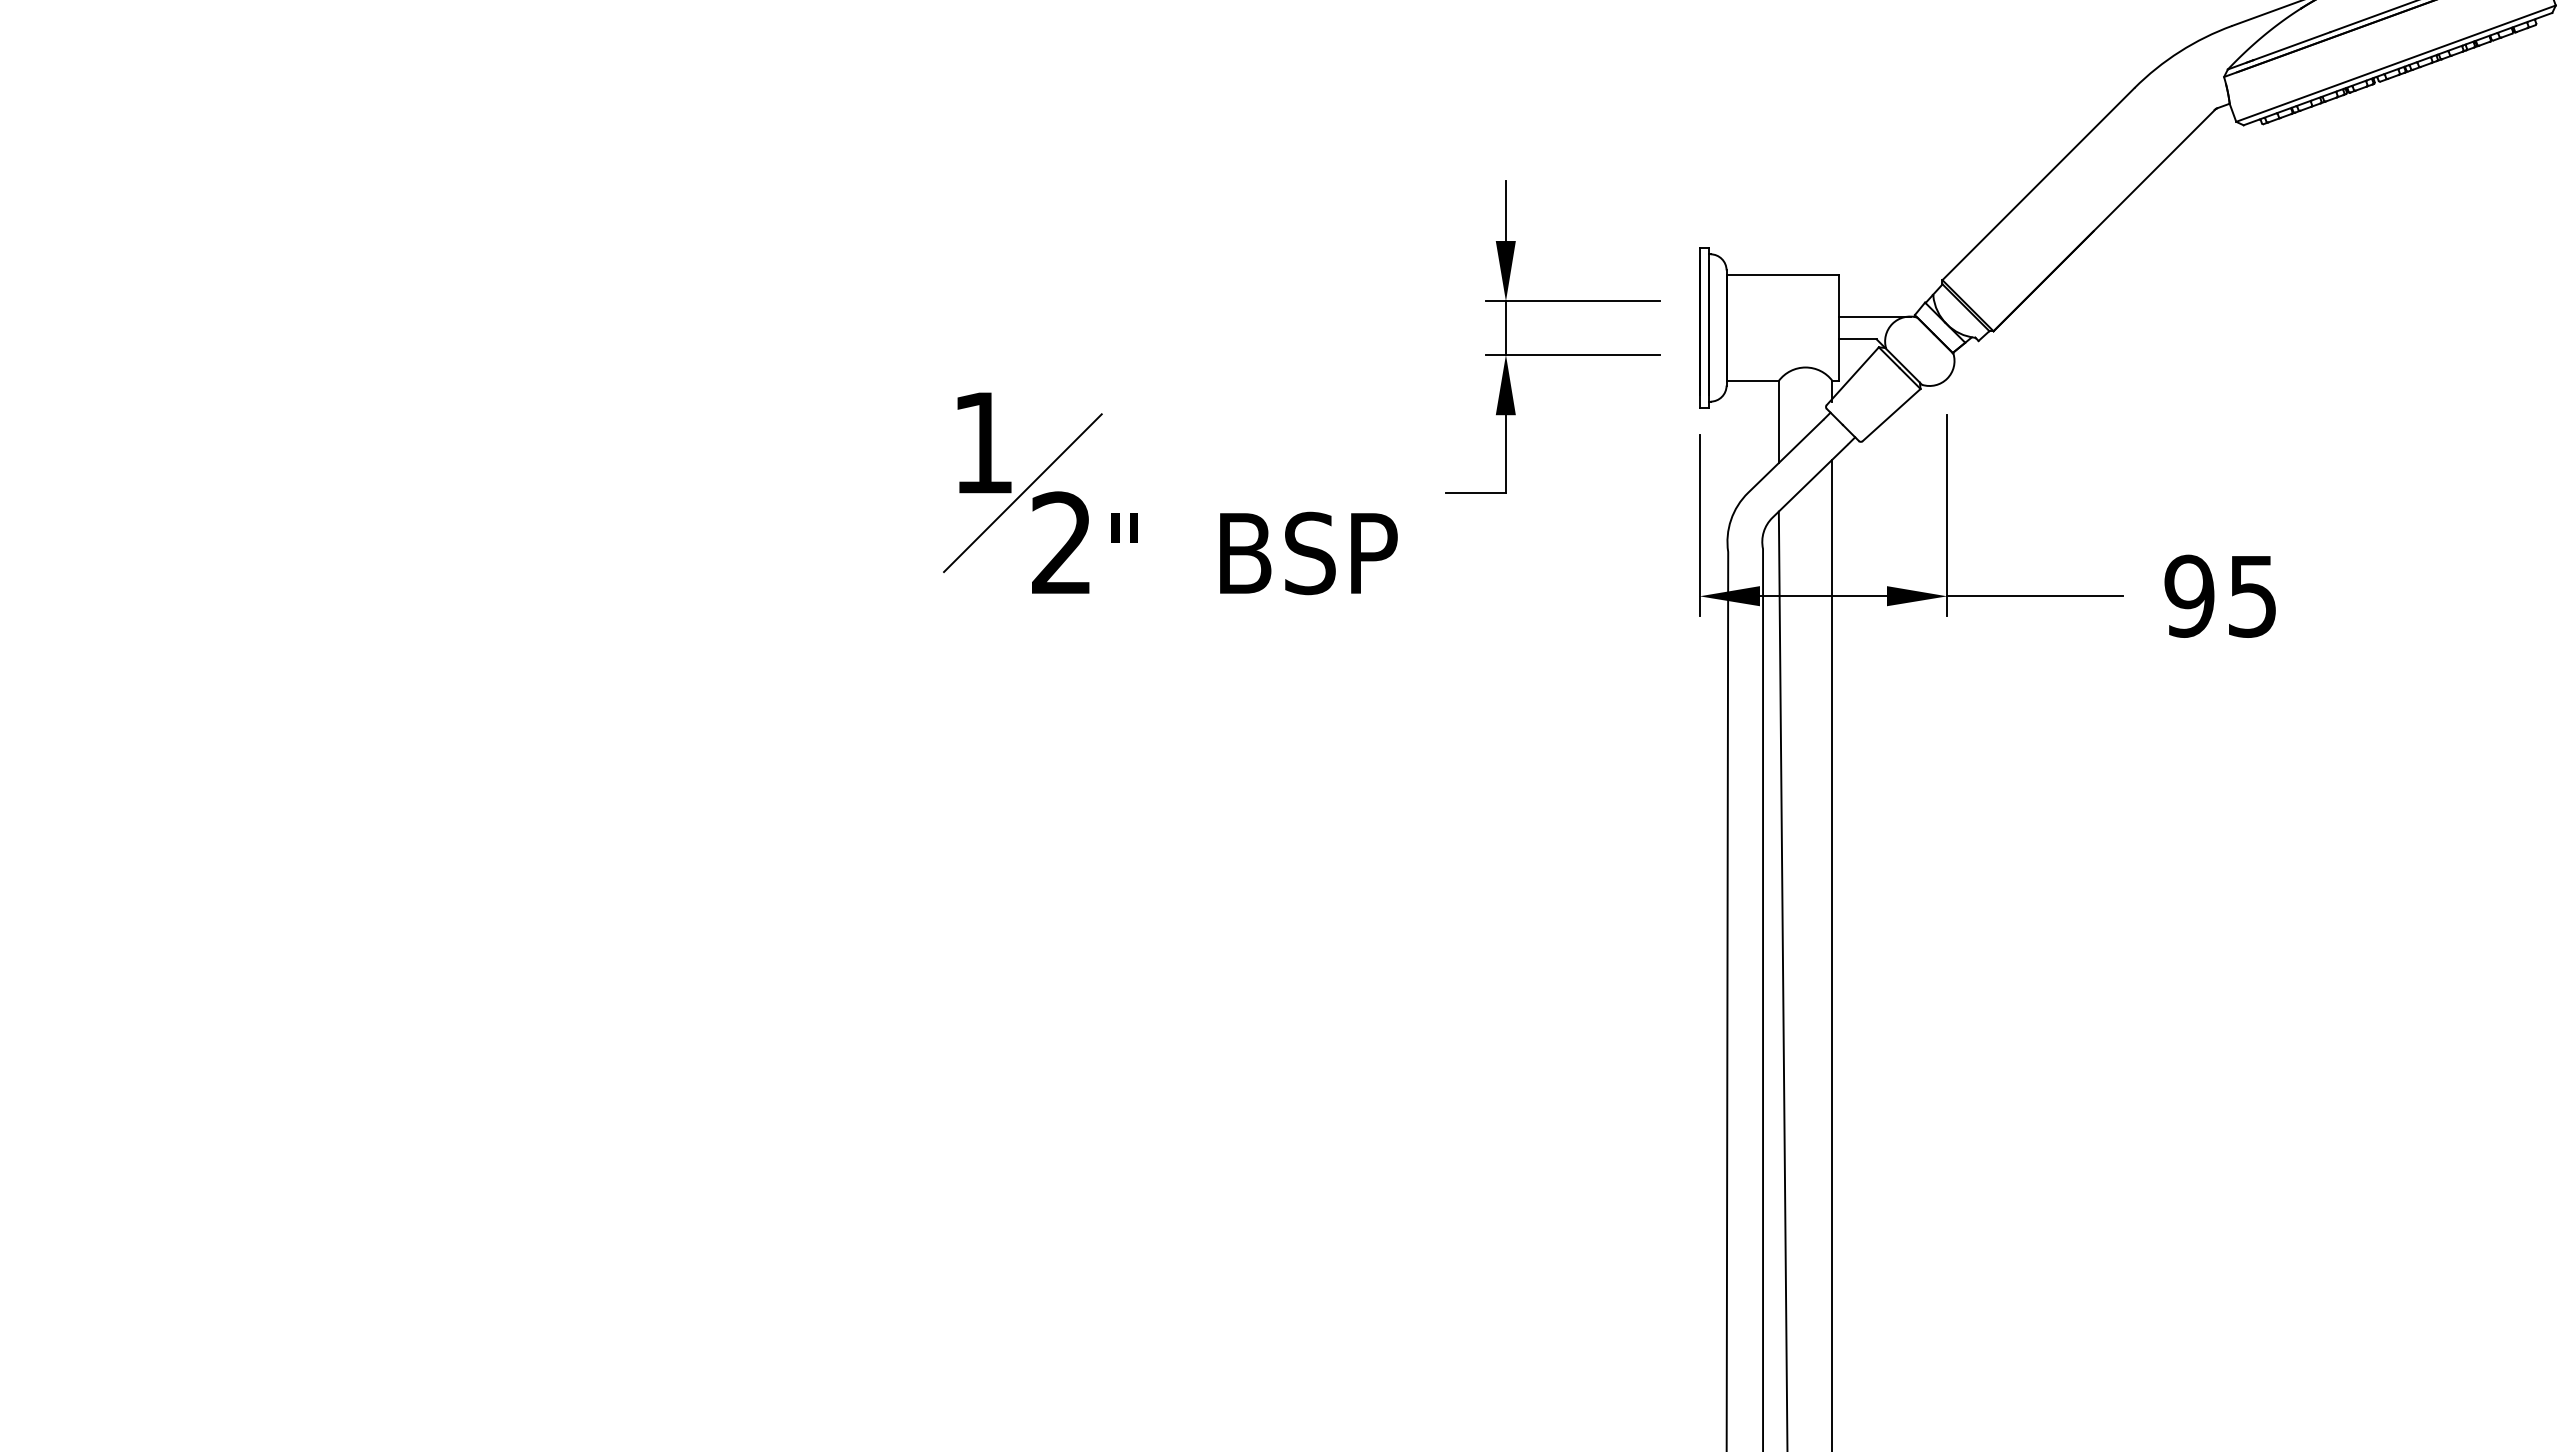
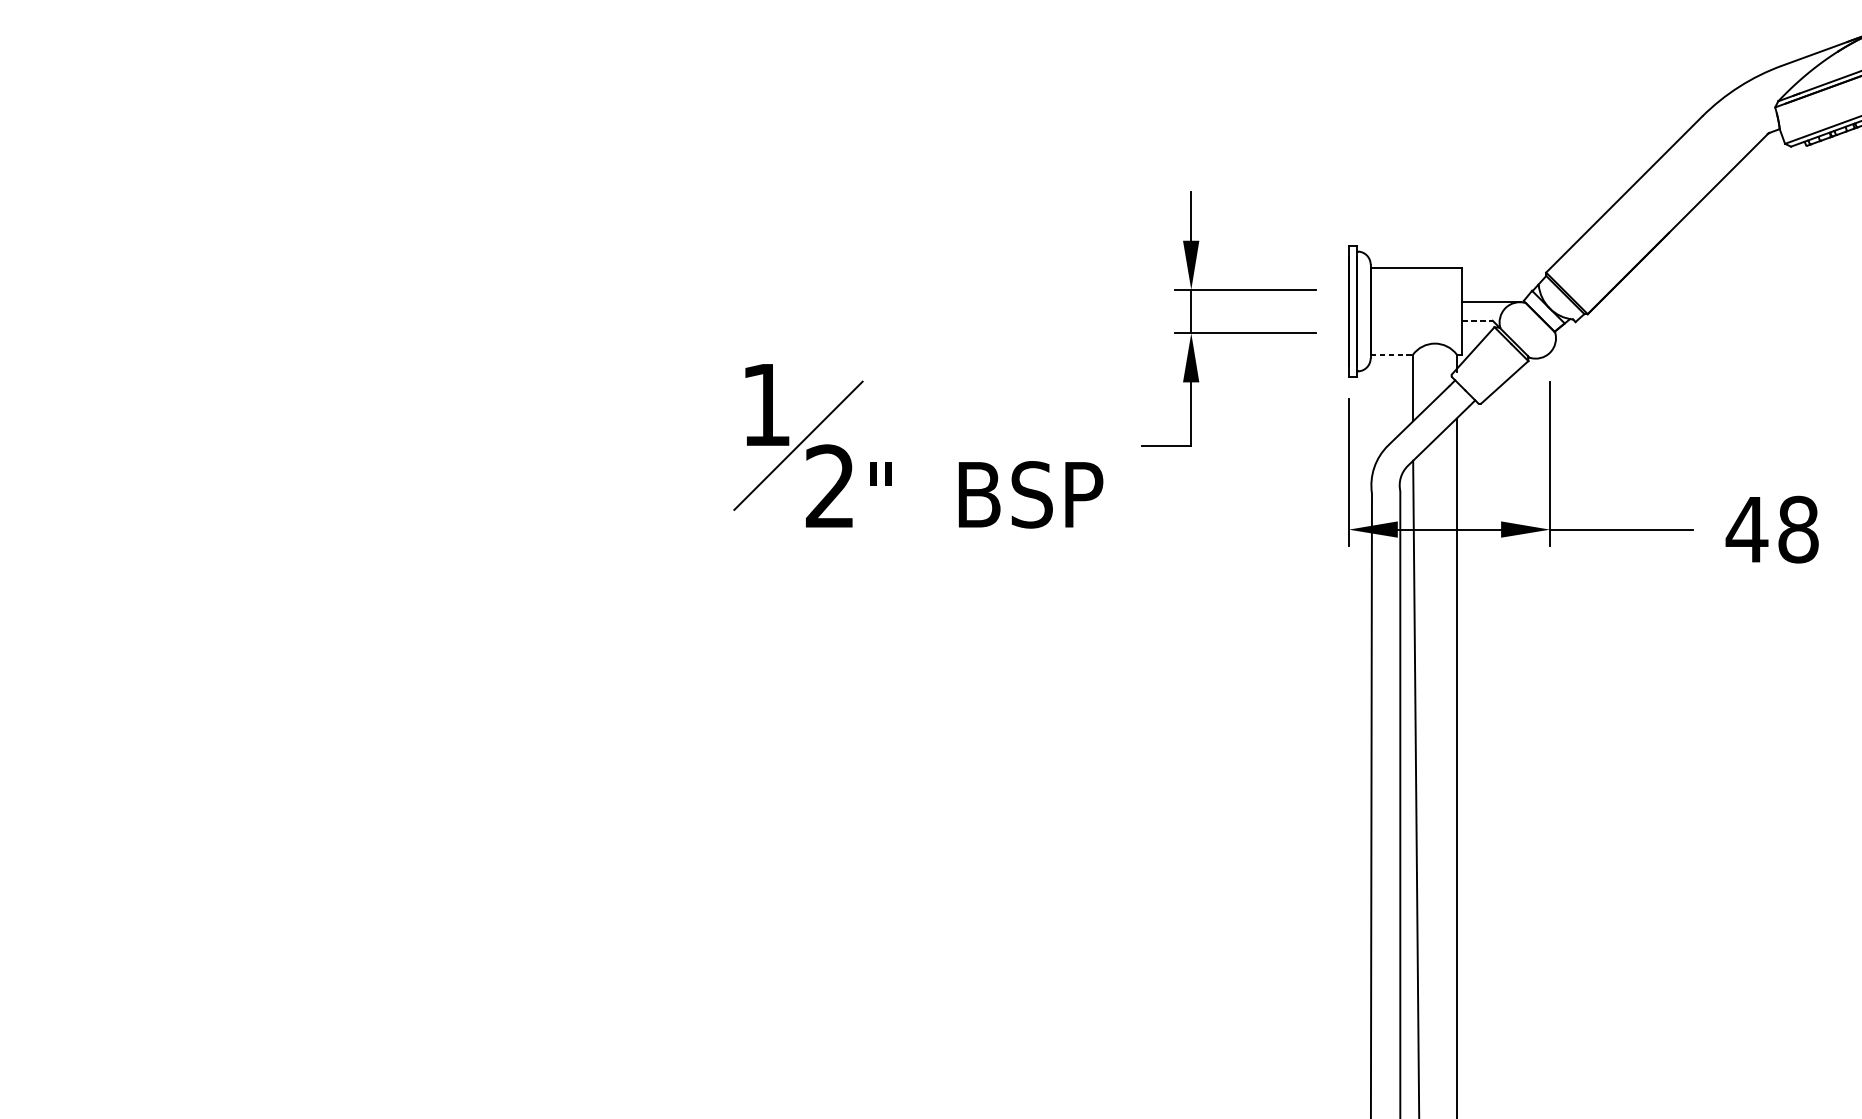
line: (1857, 339) -> (1477, 320), solid -> dashed
line: (1753, 380) -> (1392, 354), solid -> dashed
text: (2220, 595) -> (1772, 529), 95 -> 48

